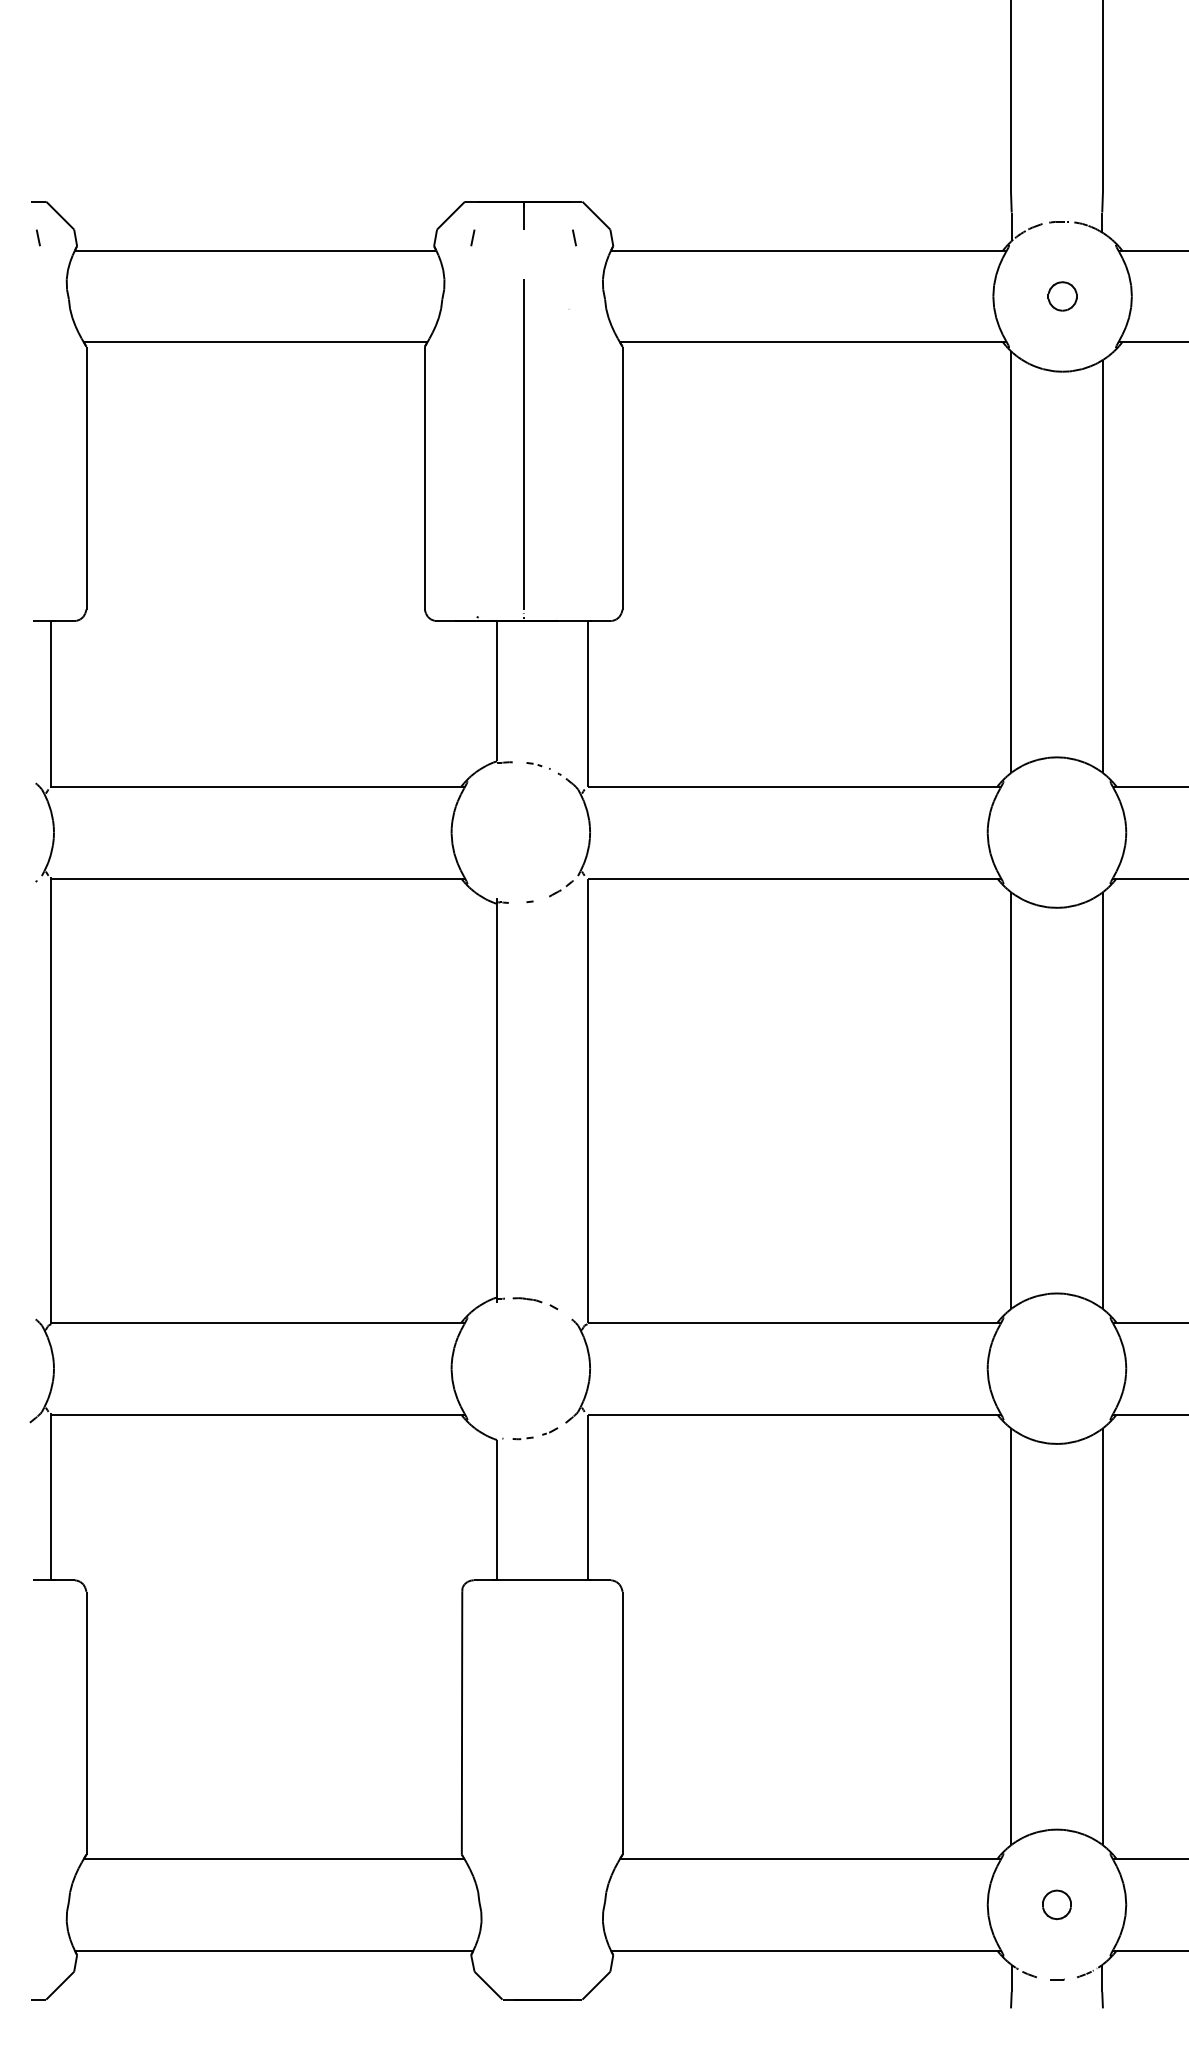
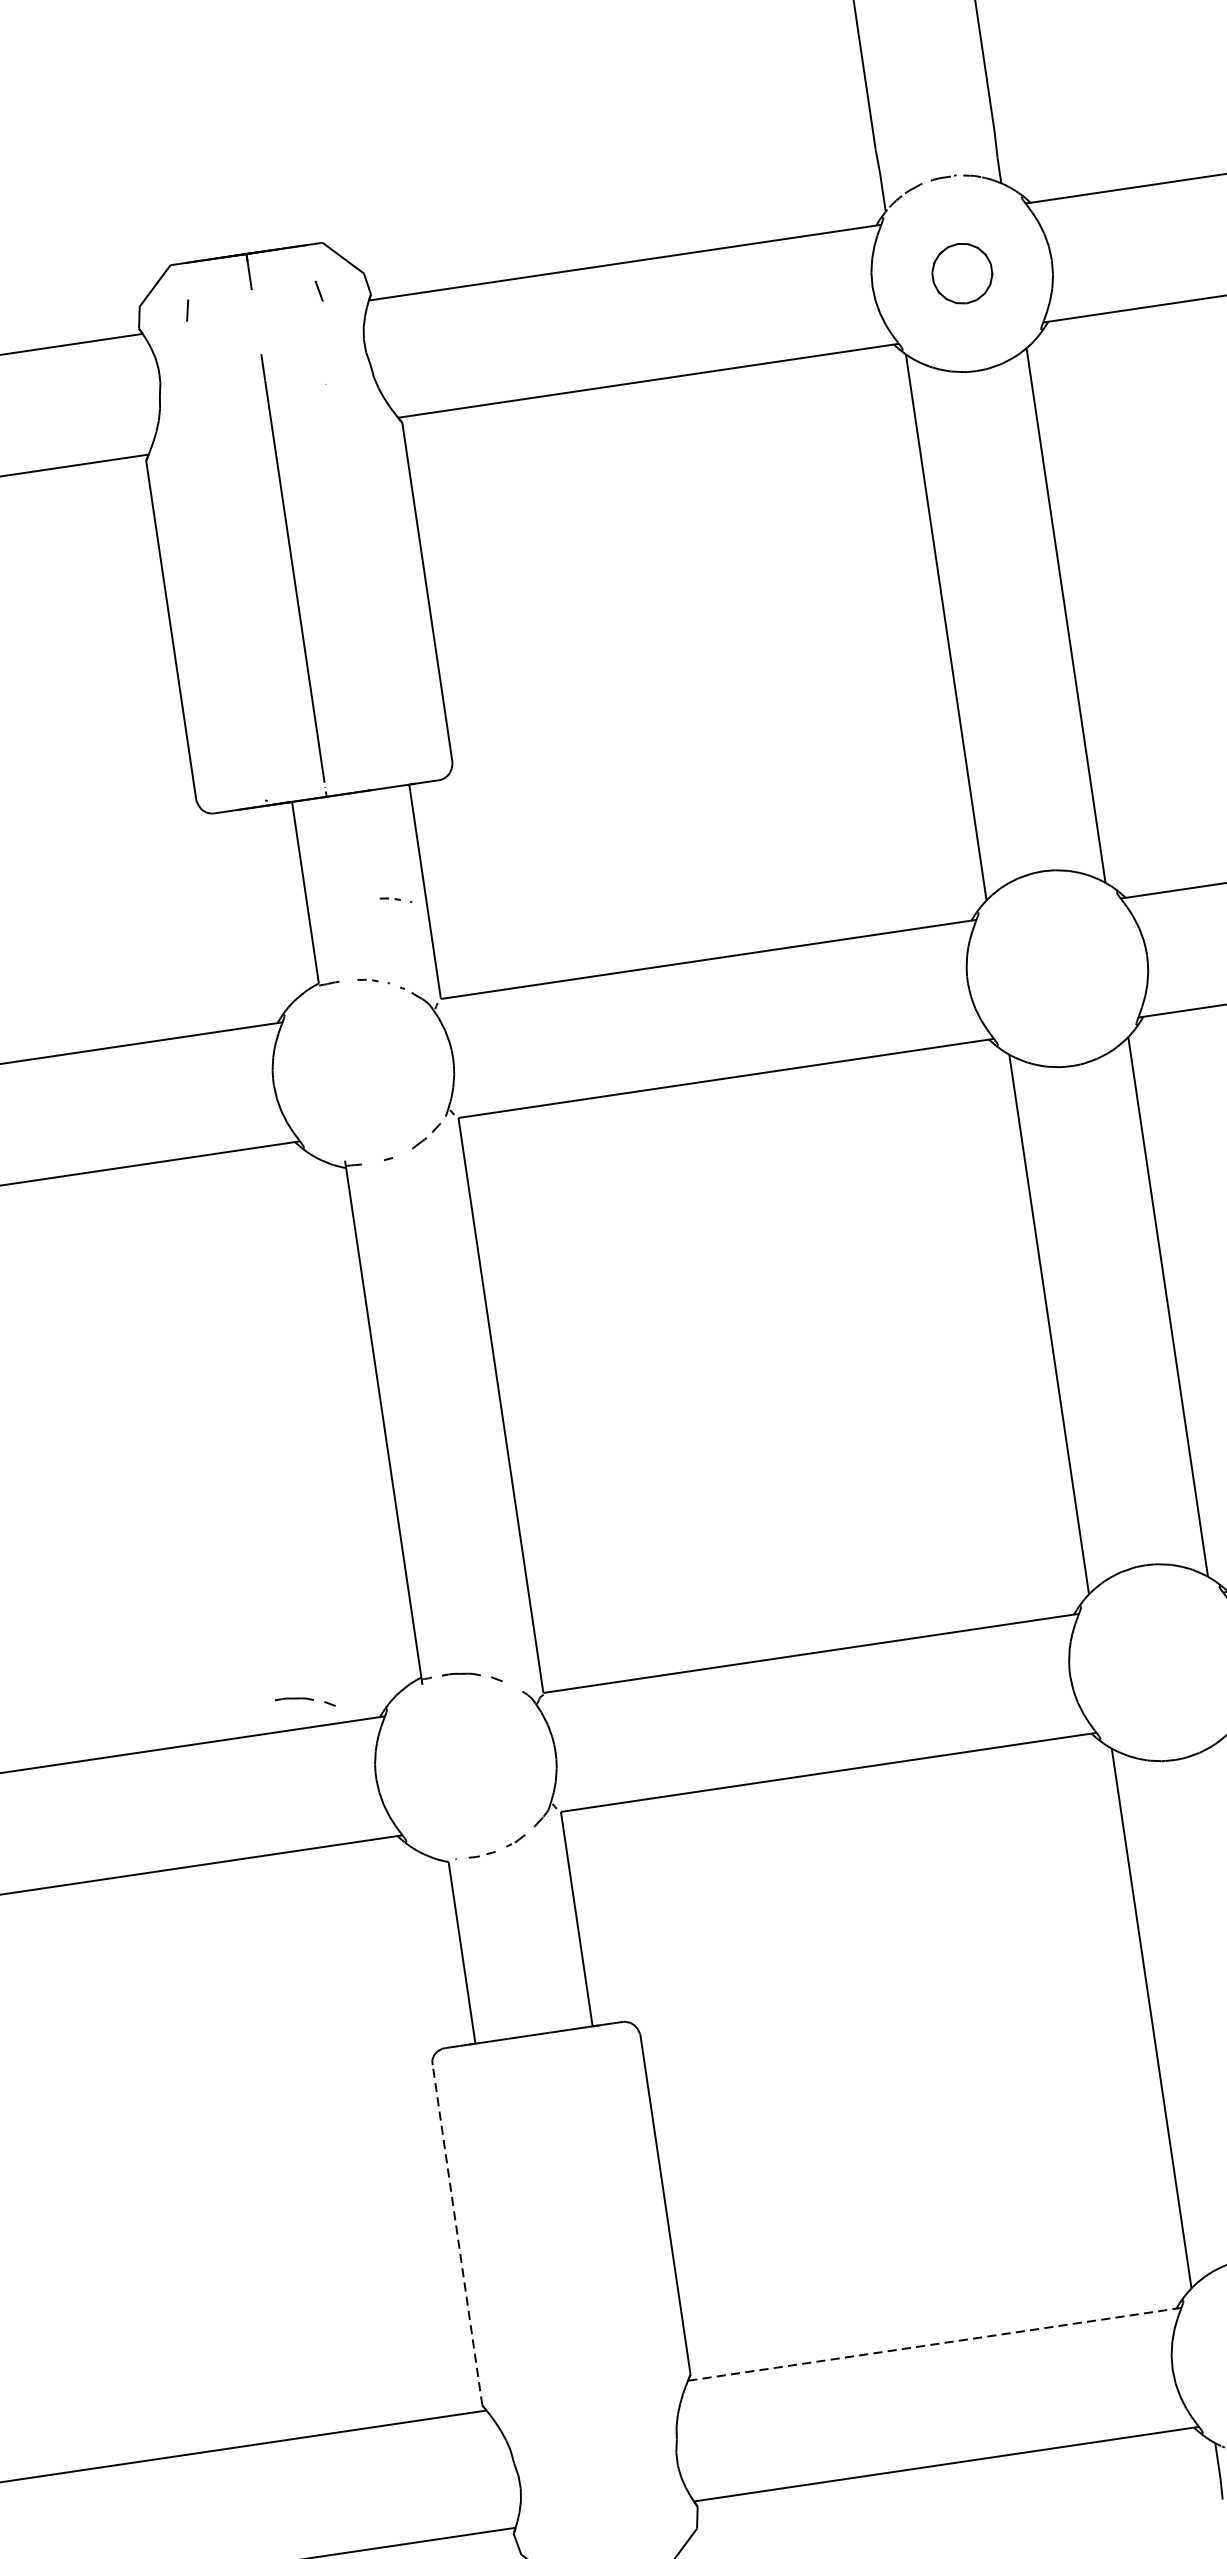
part: (1062, 296) -> (962, 273), size x1.6
part: (564, 706) -> (395, 899), added
part: (406, 1303) -> (305, 1702), added
line: (462, 1722) -> (457, 2234), solid -> dashed
line: (810, 1858) -> (934, 2343), solid -> dashed

